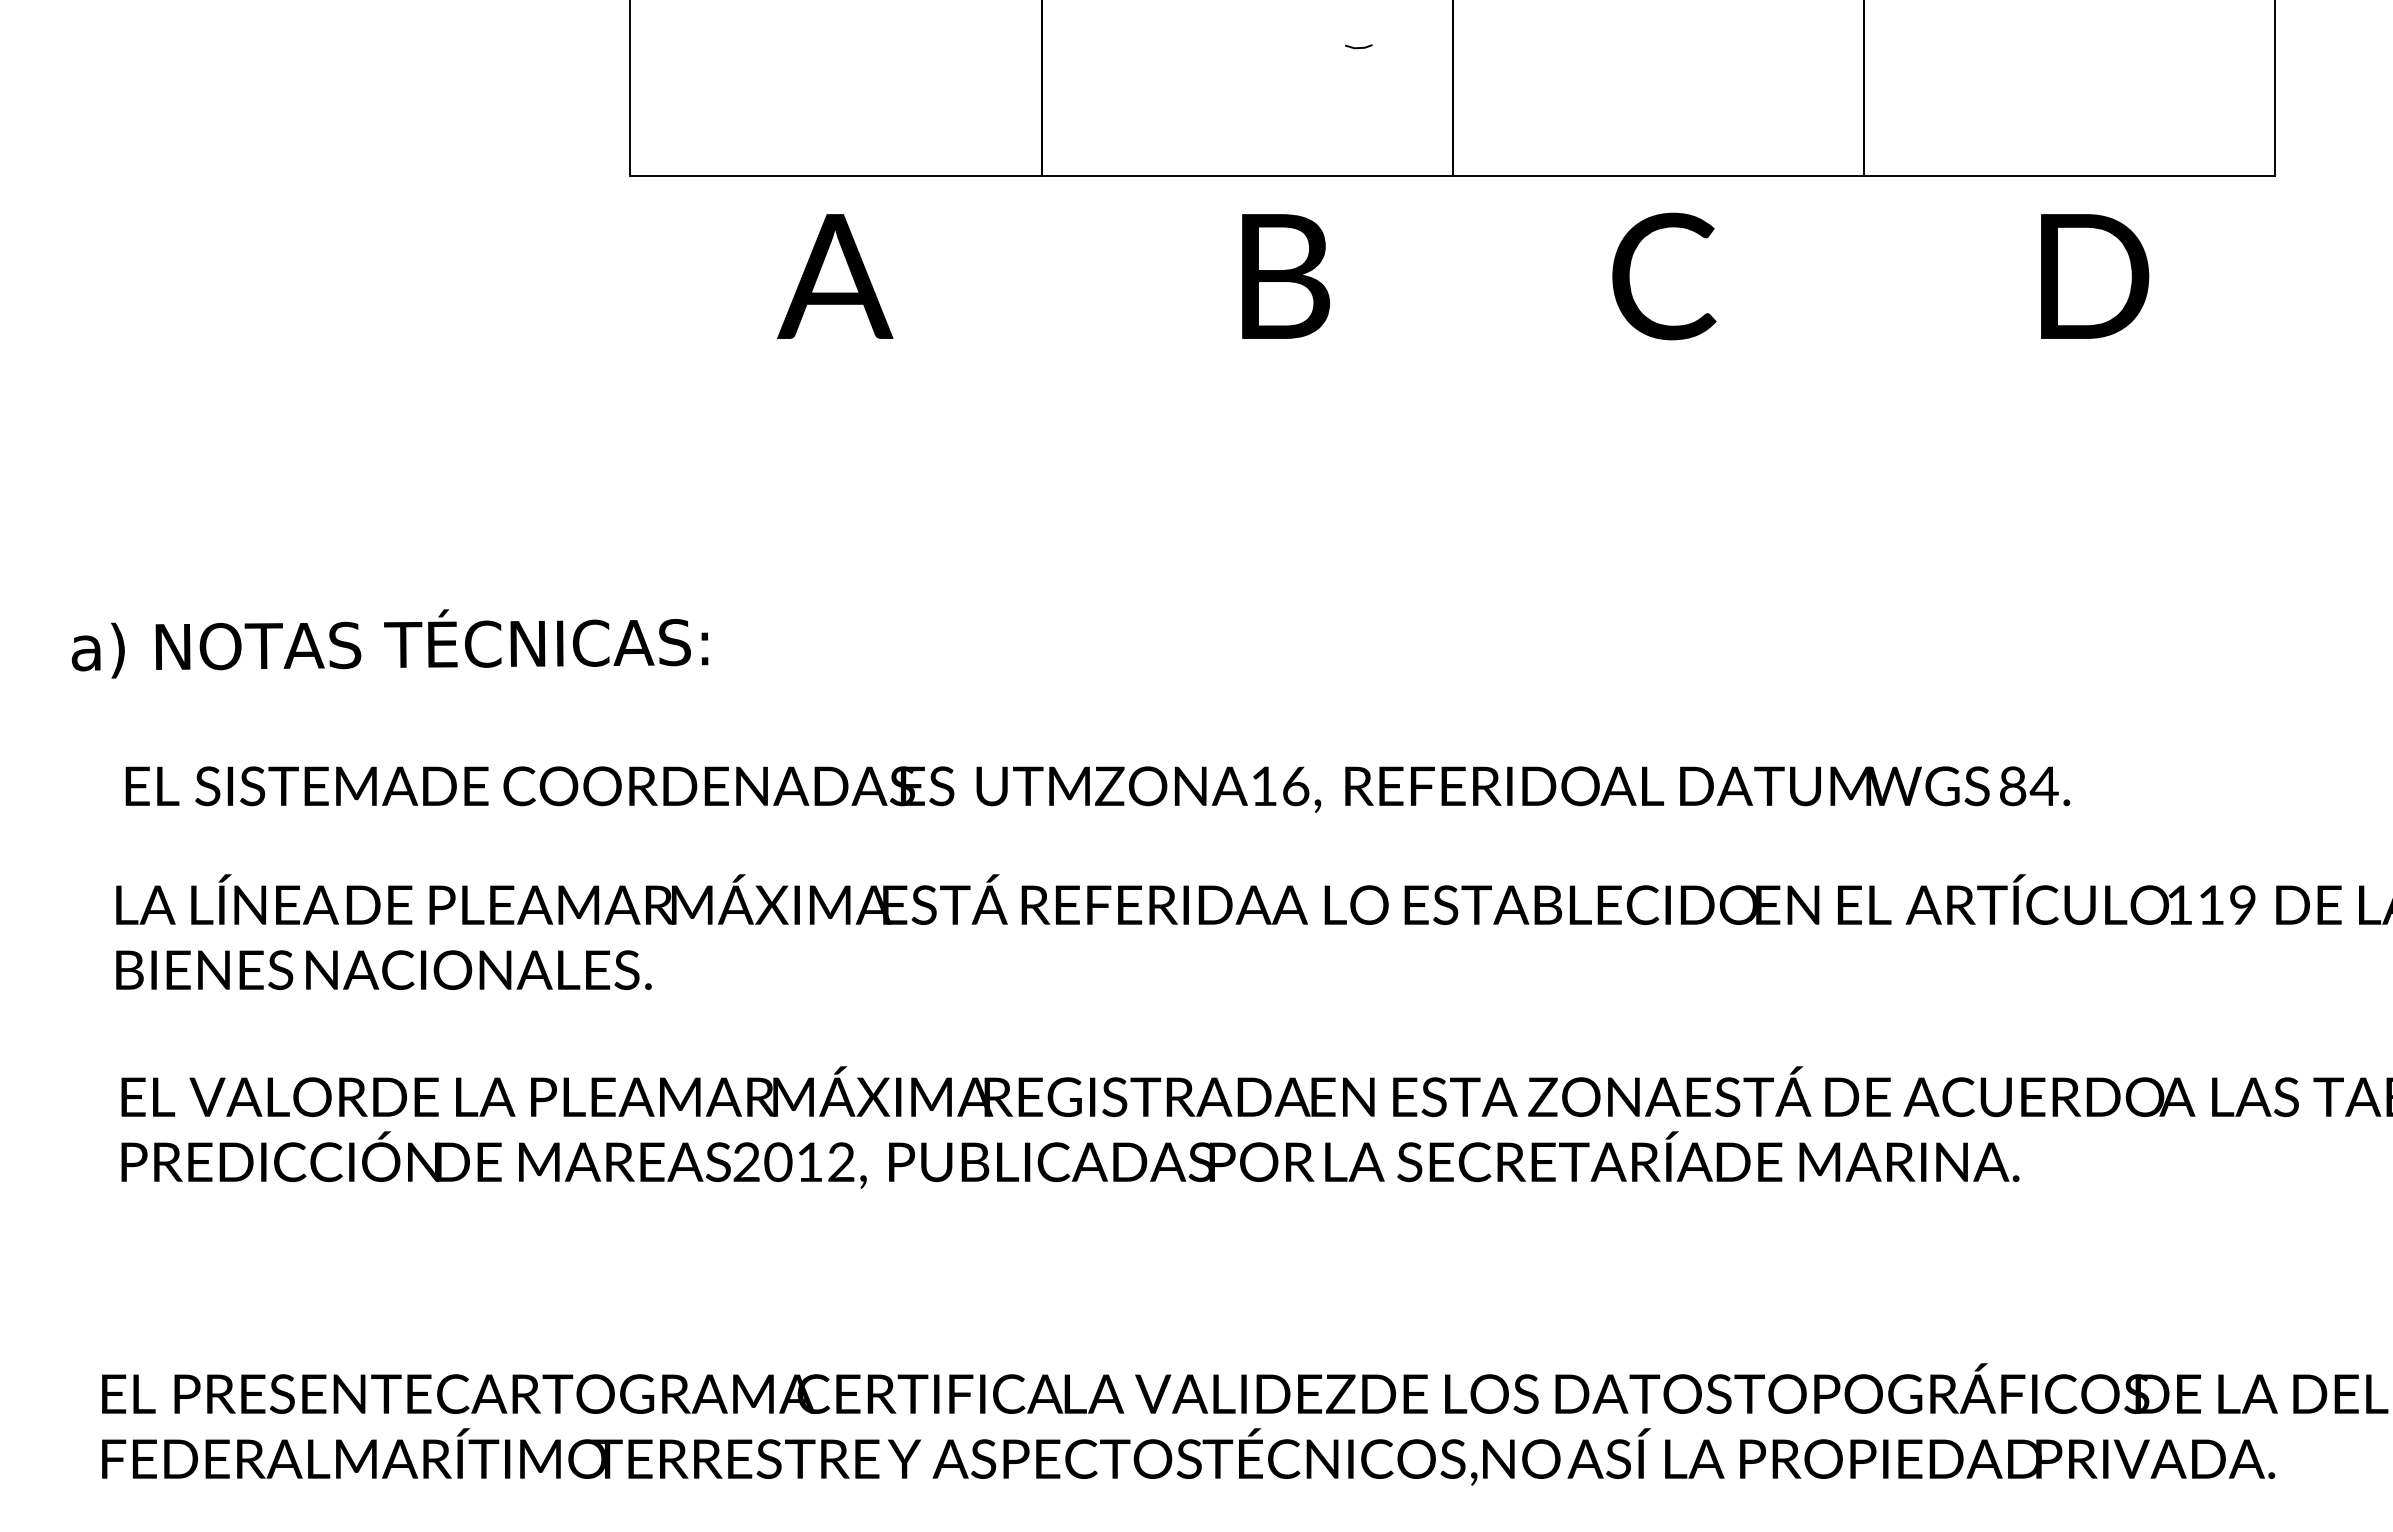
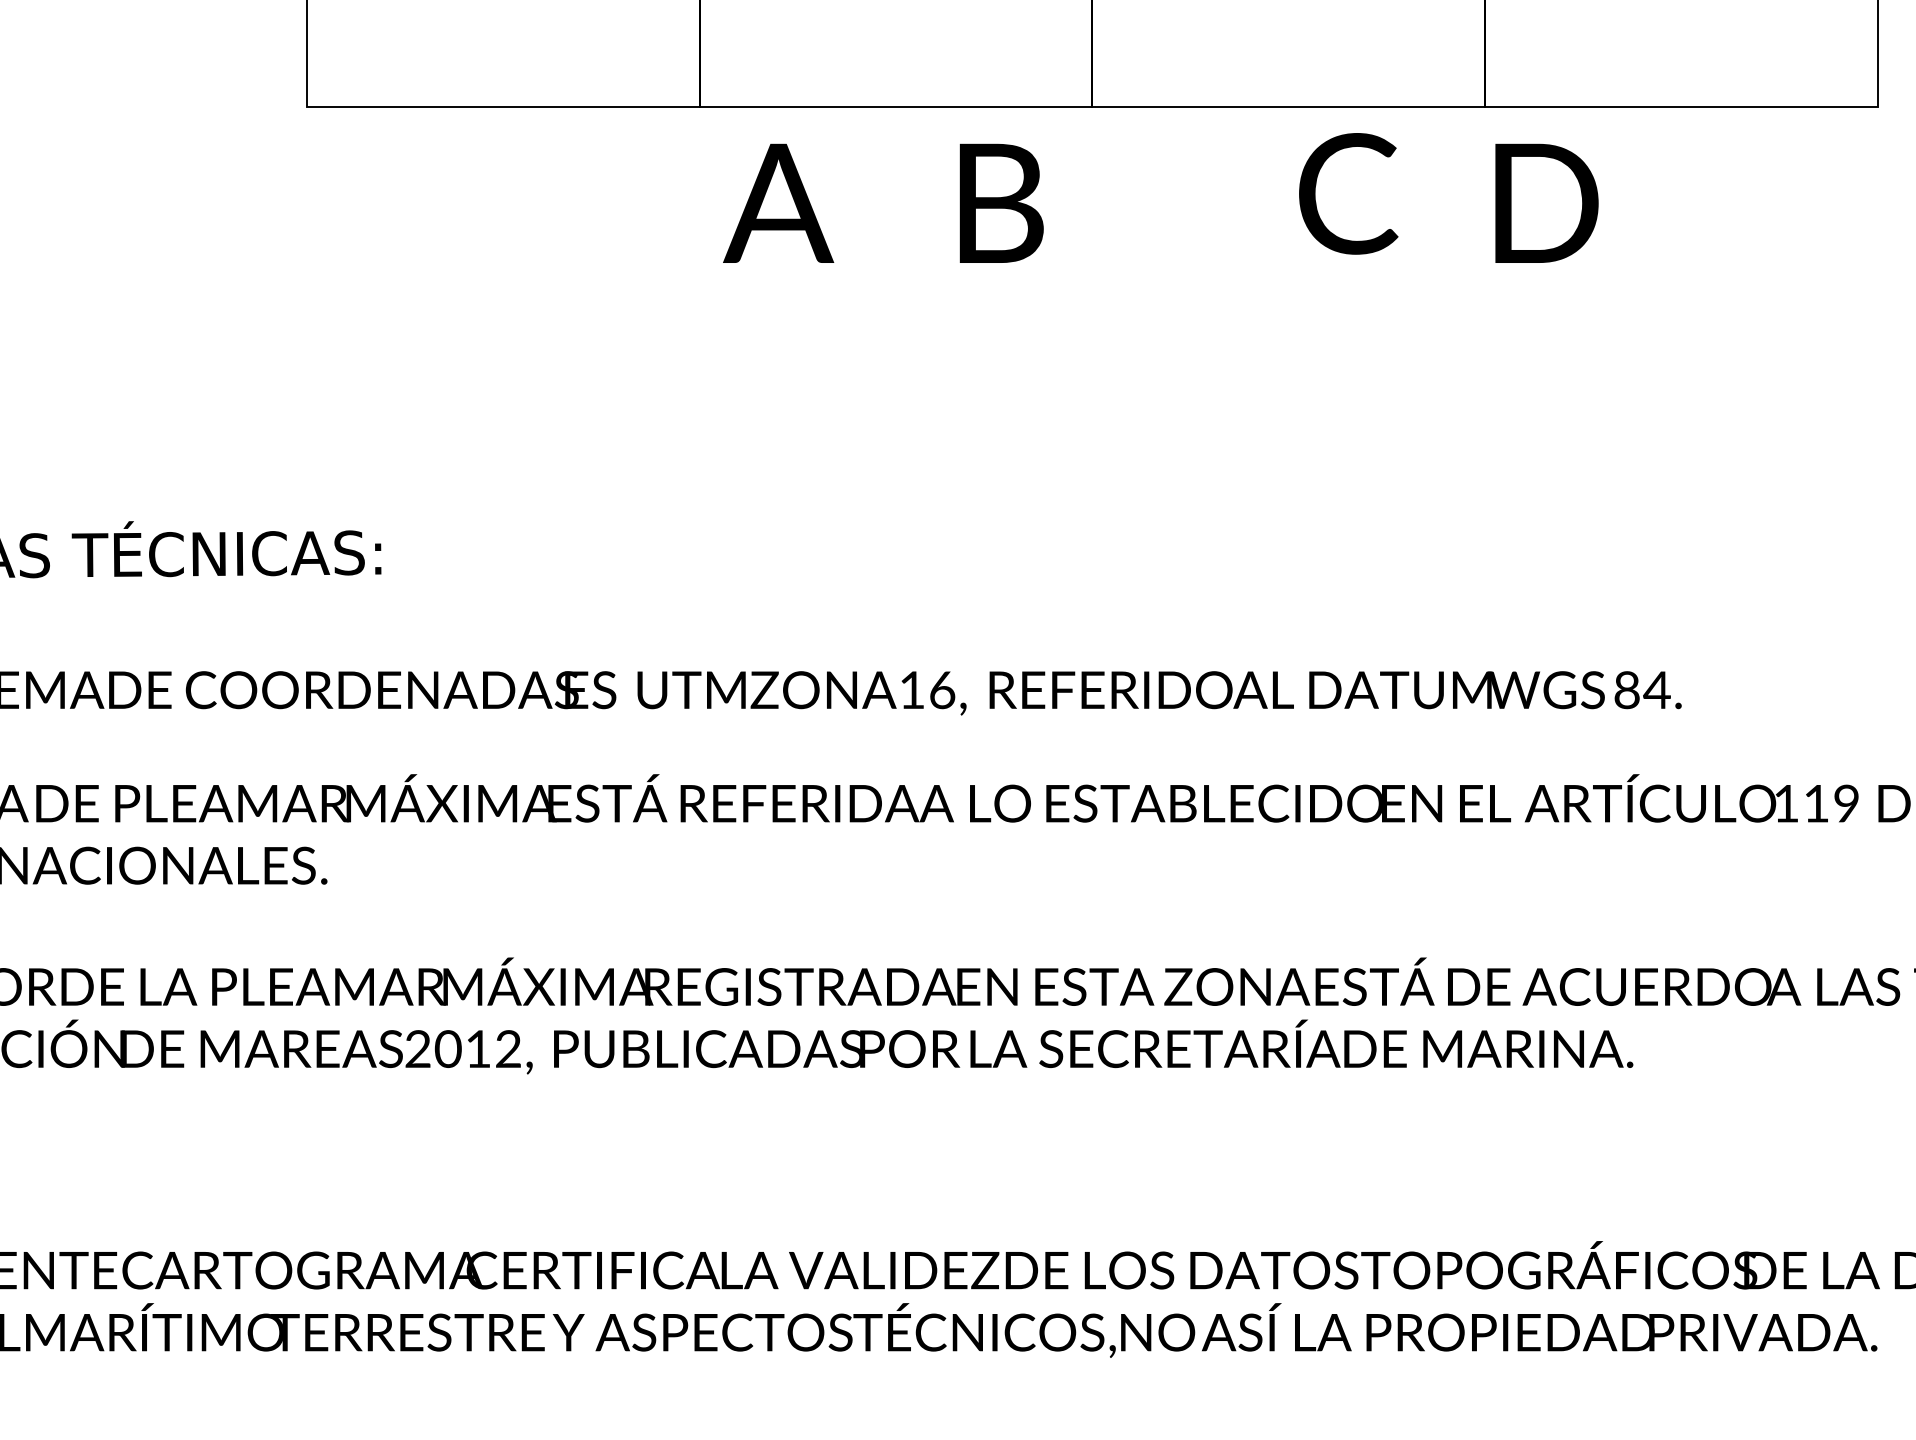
text: (835, 276) -> (778, 203), moved
text: (1285, 276) -> (1001, 203), moved
text: (1664, 276) -> (1348, 193), moved
text: (2095, 276) -> (1547, 203), moved

